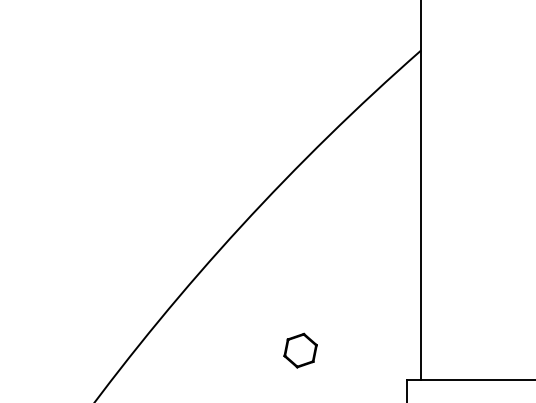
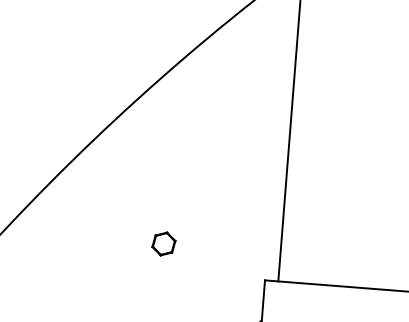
part: (300, 350) -> (163, 243), size x0.71

